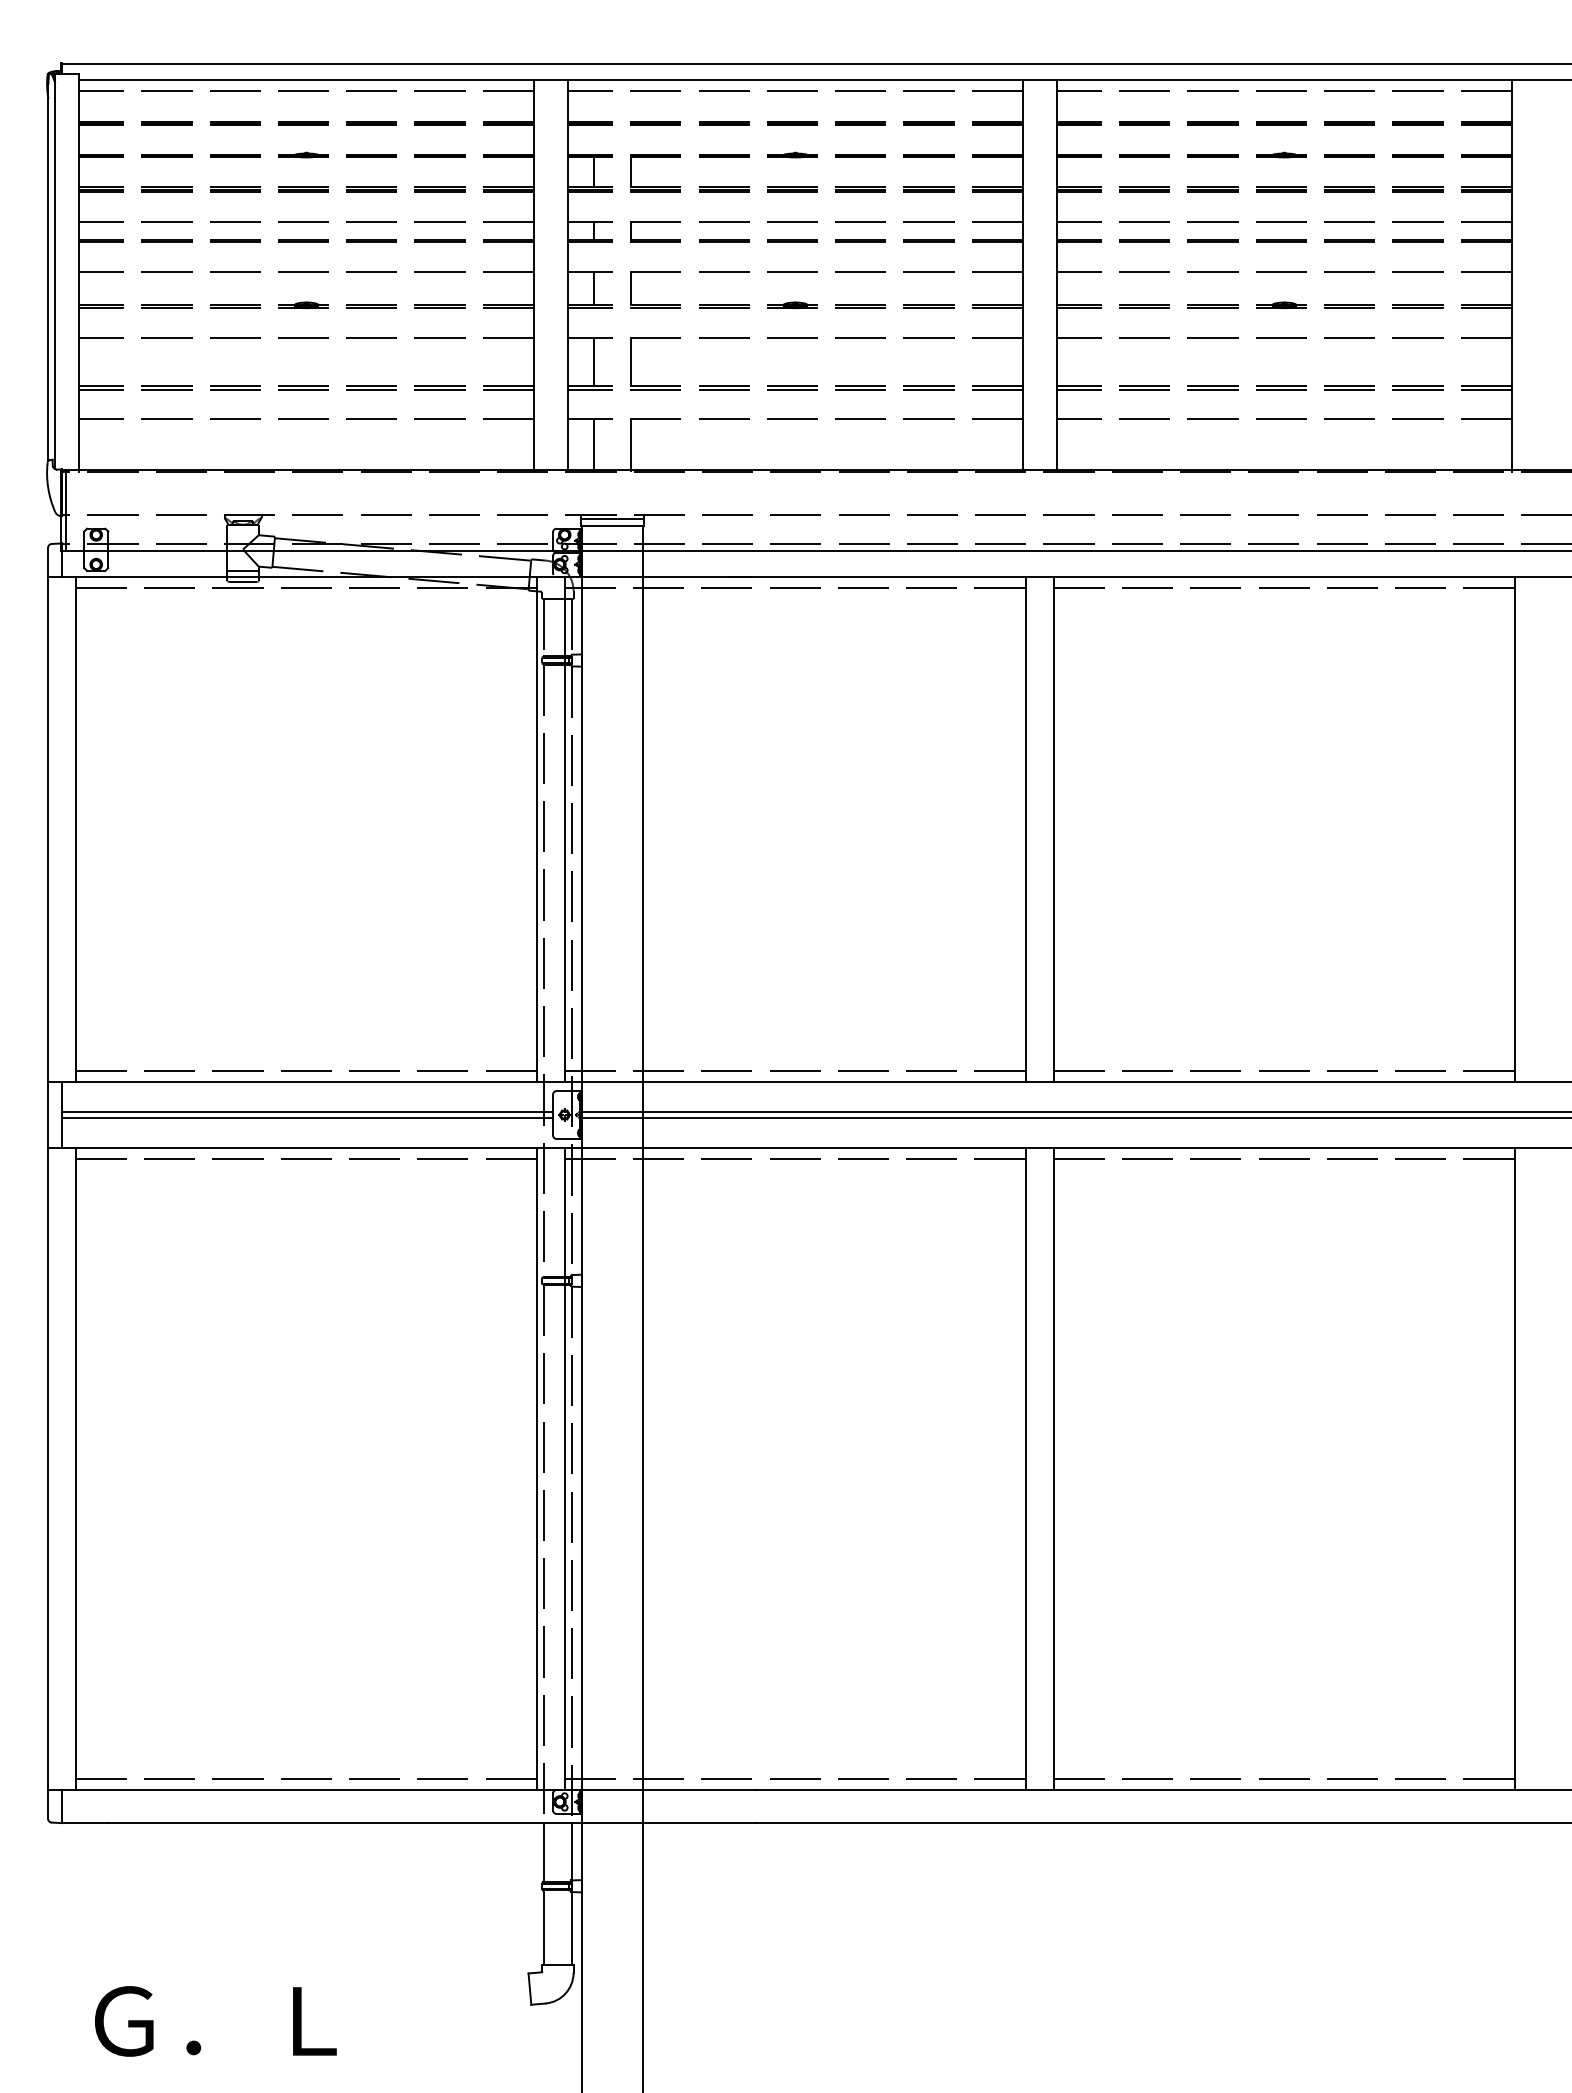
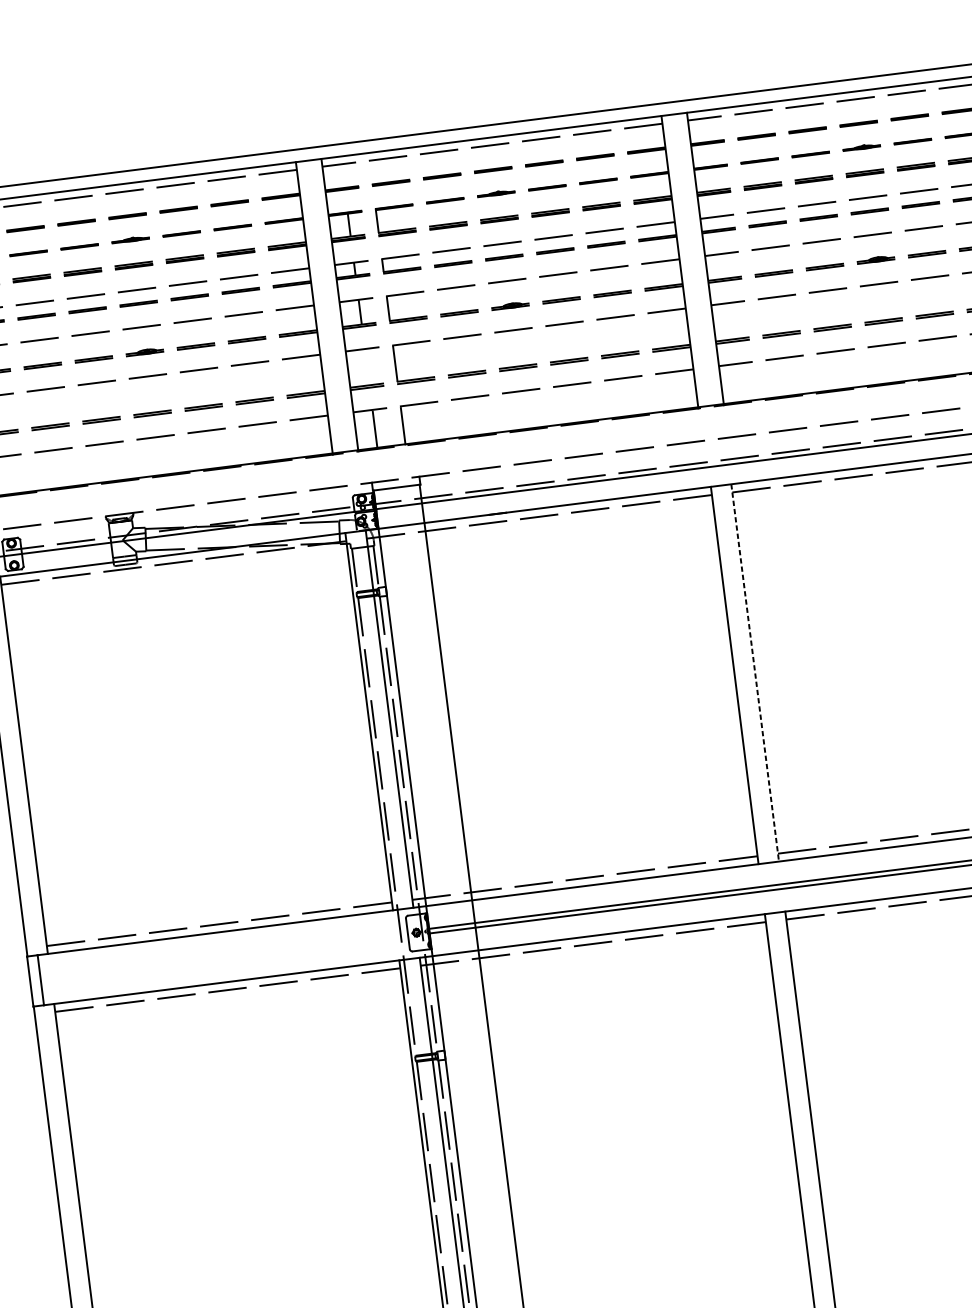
line: (593, 361) -> (366, 366), removed
line: (612, 519) -> (396, 483), removed
line: (1053, 829) -> (755, 673), solid -> dashed
line: (307, 1111) -> (223, 954), removed
line: (307, 1118) -> (224, 959), removed

